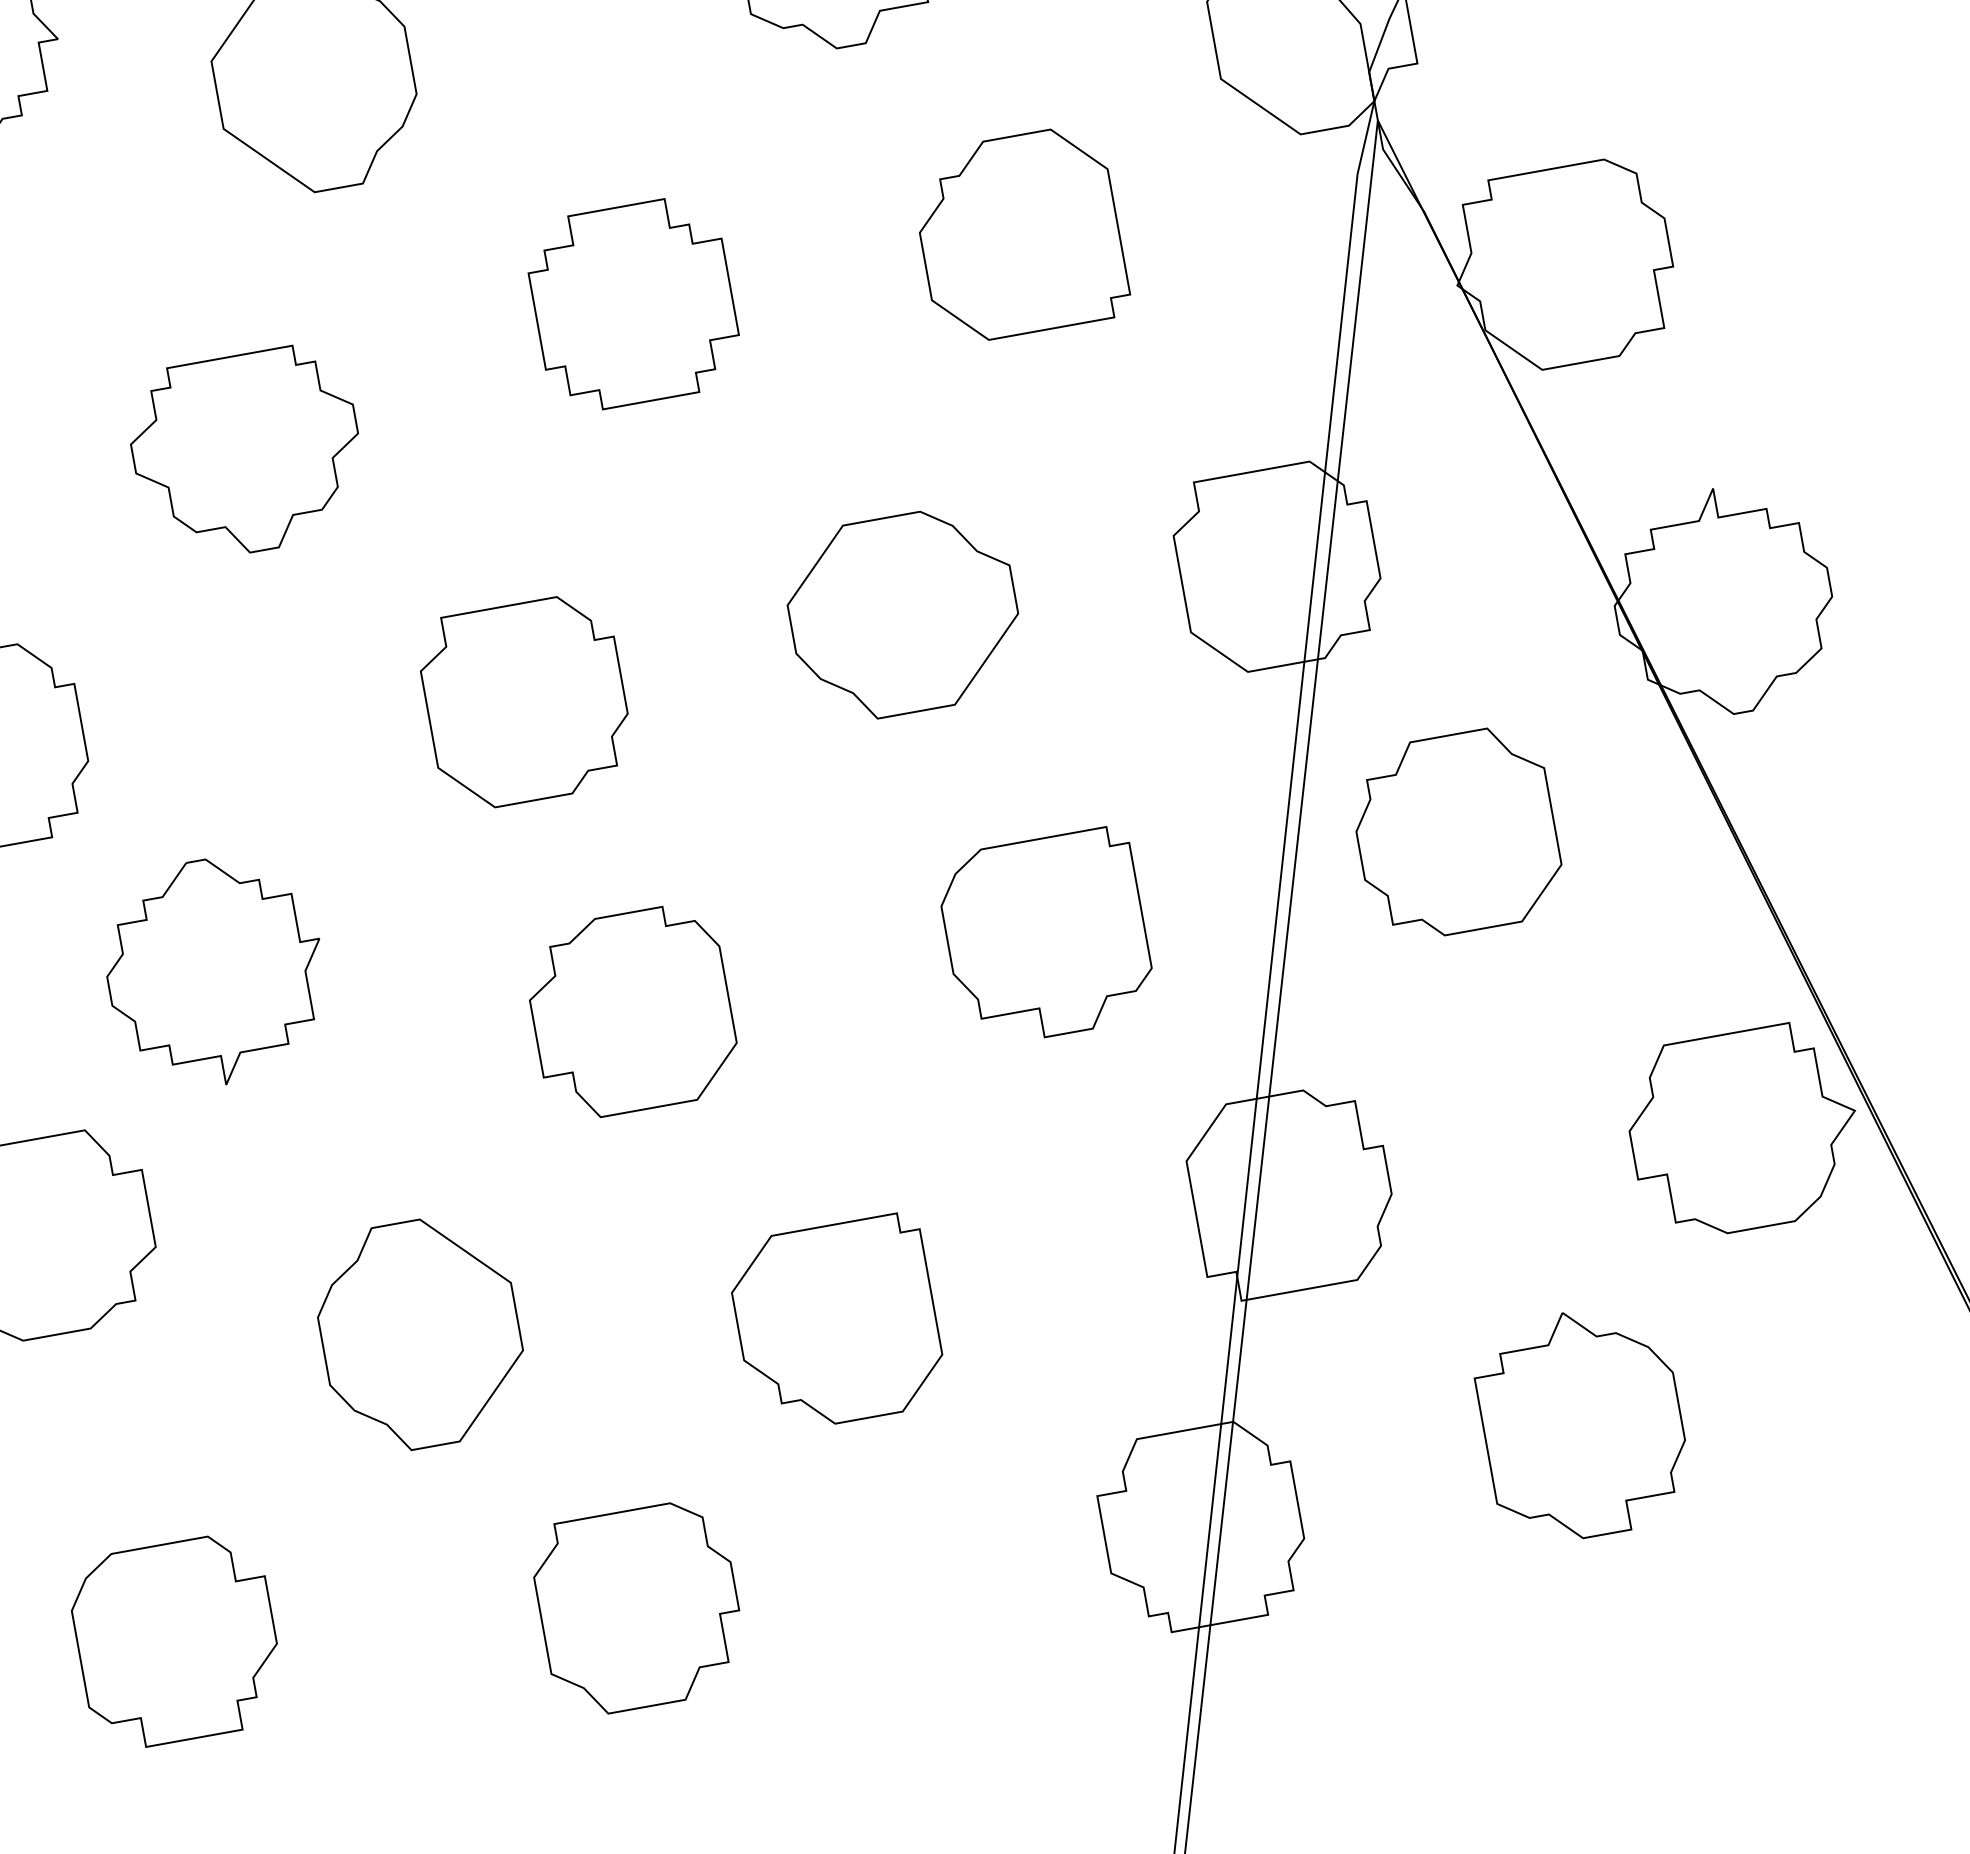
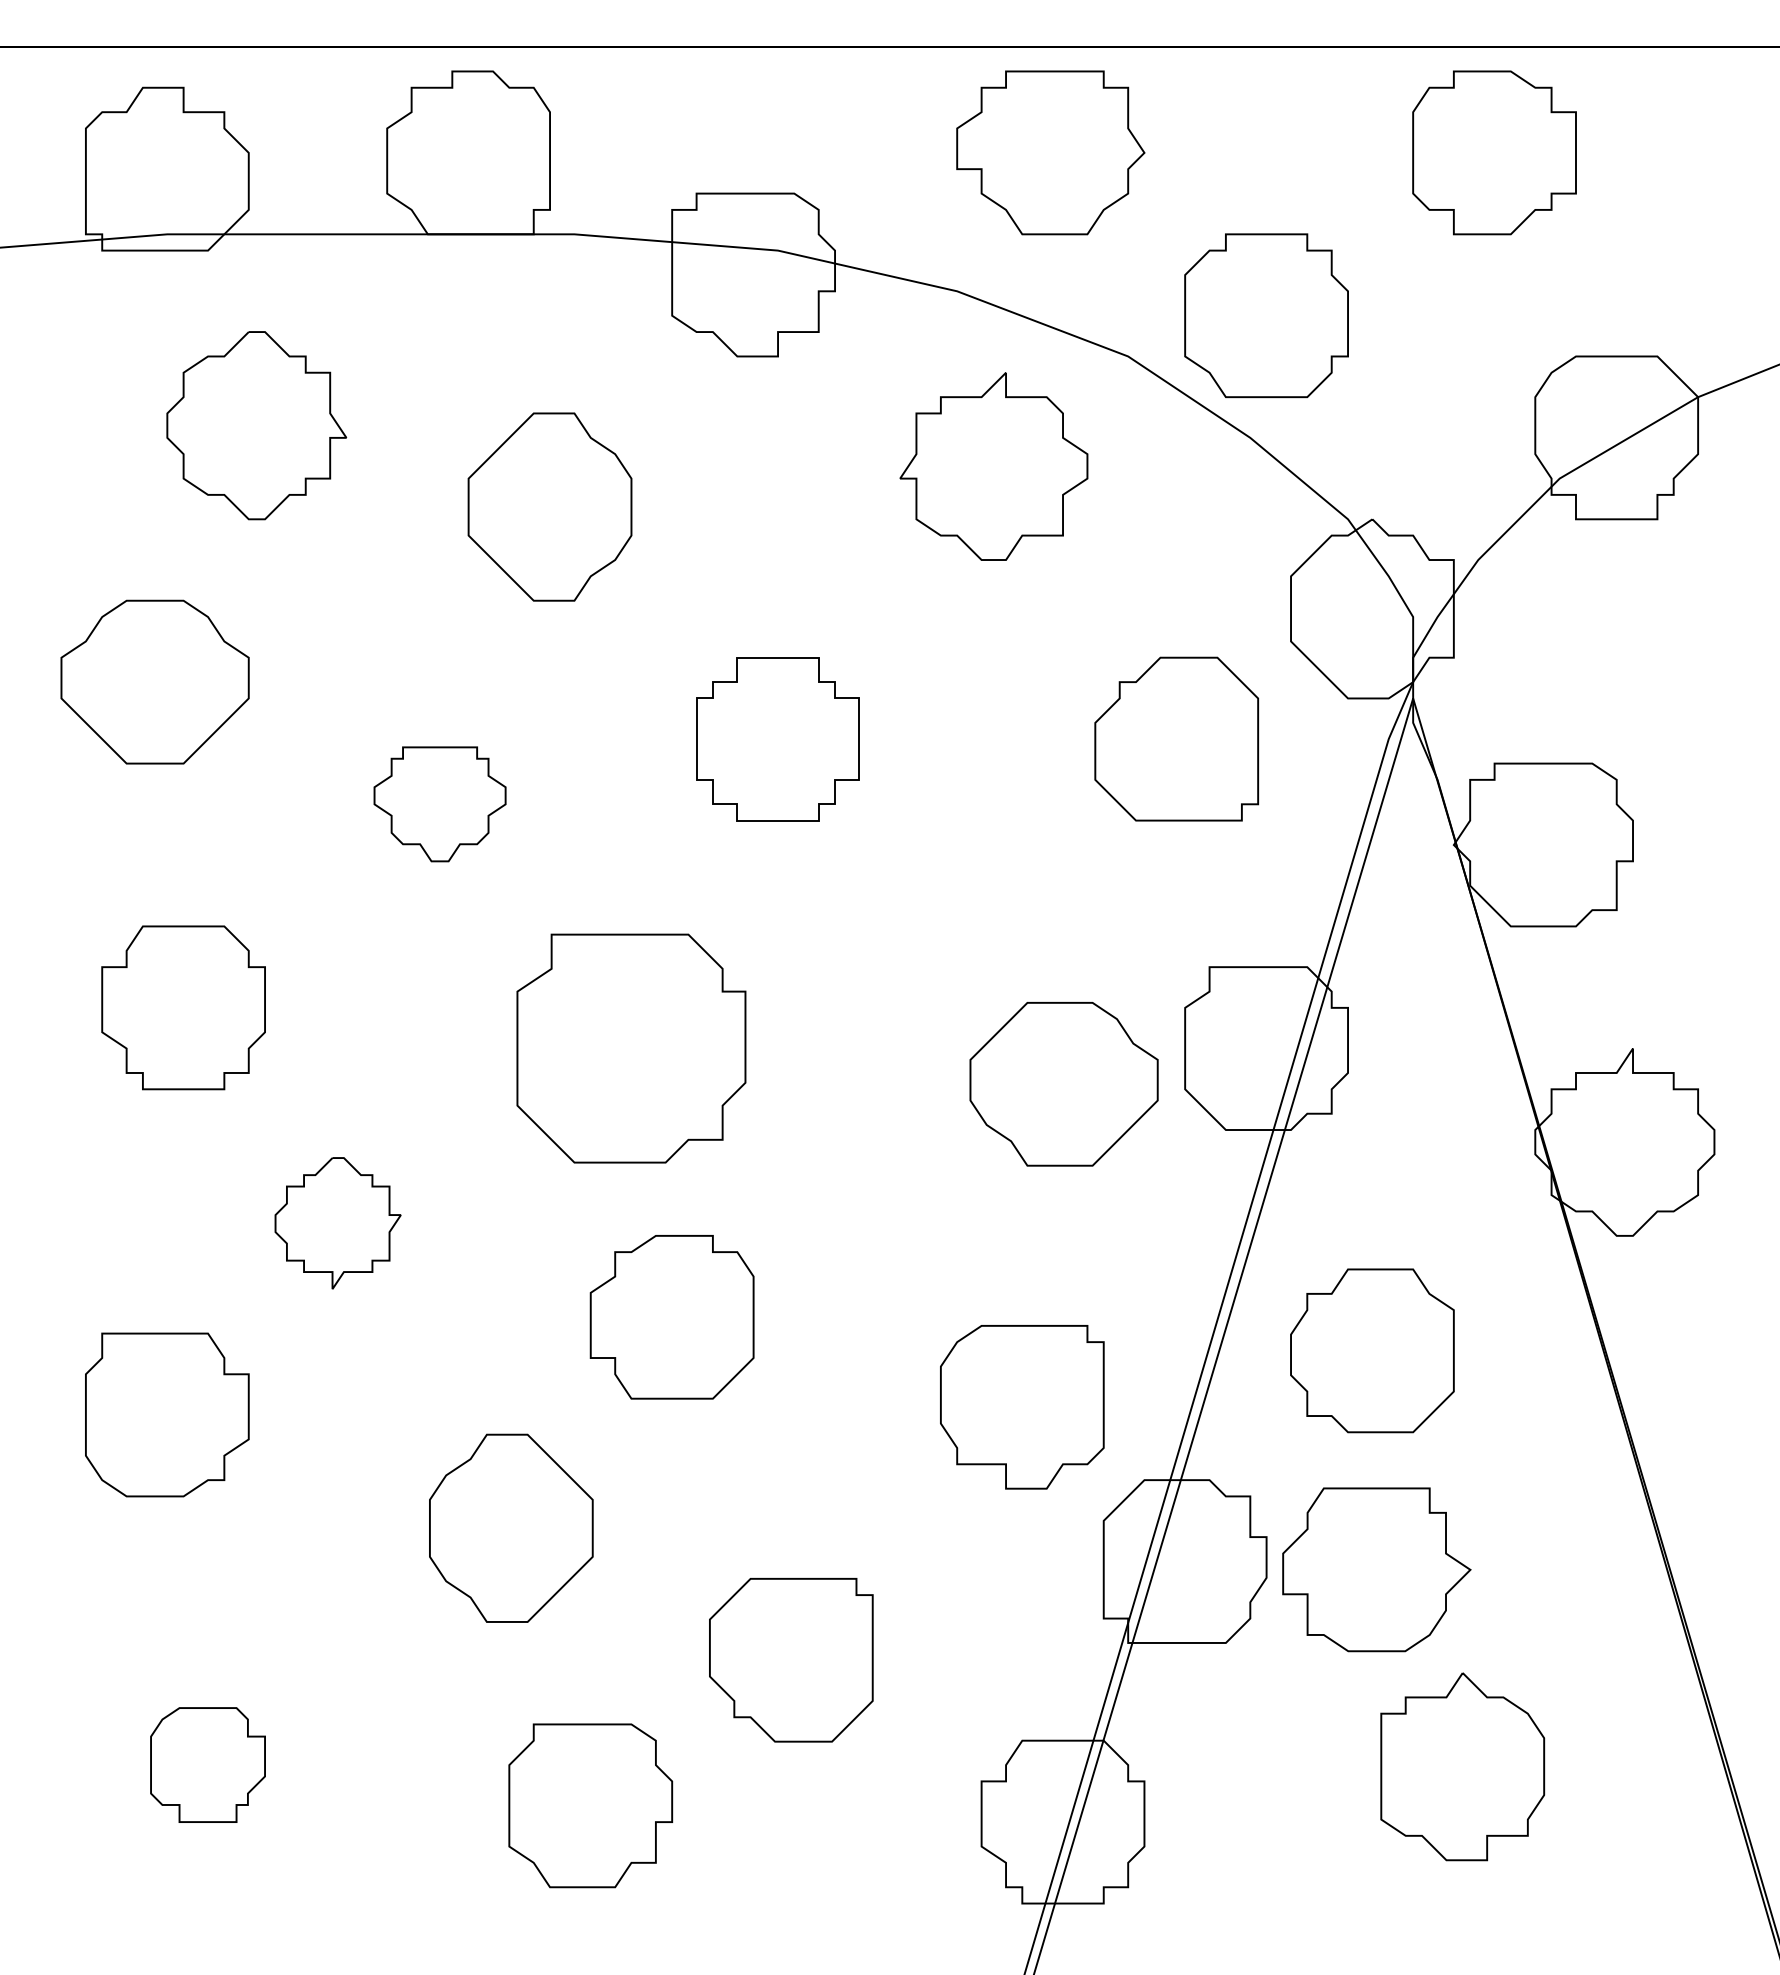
part: (1019, 234) -> (1176, 738), moved
part: (246, 453) -> (439, 804), size x0.7
part: (903, 614) -> (1063, 1084), moved
part: (526, 702) -> (631, 1048), size x1.4
part: (1456, 833) -> (1372, 1350), moved
part: (1046, 937) -> (1022, 1407), moved
part: (214, 972) -> (337, 1223), size x0.7
part: (1743, 1130) -> (1376, 1569), moved
part: (837, 1323) -> (791, 1660), moved
part: (420, 1332) -> (511, 1527), moved
part: (1582, 1423) -> (1462, 1766), moved
part: (176, 1641) -> (207, 1764), size x0.7

